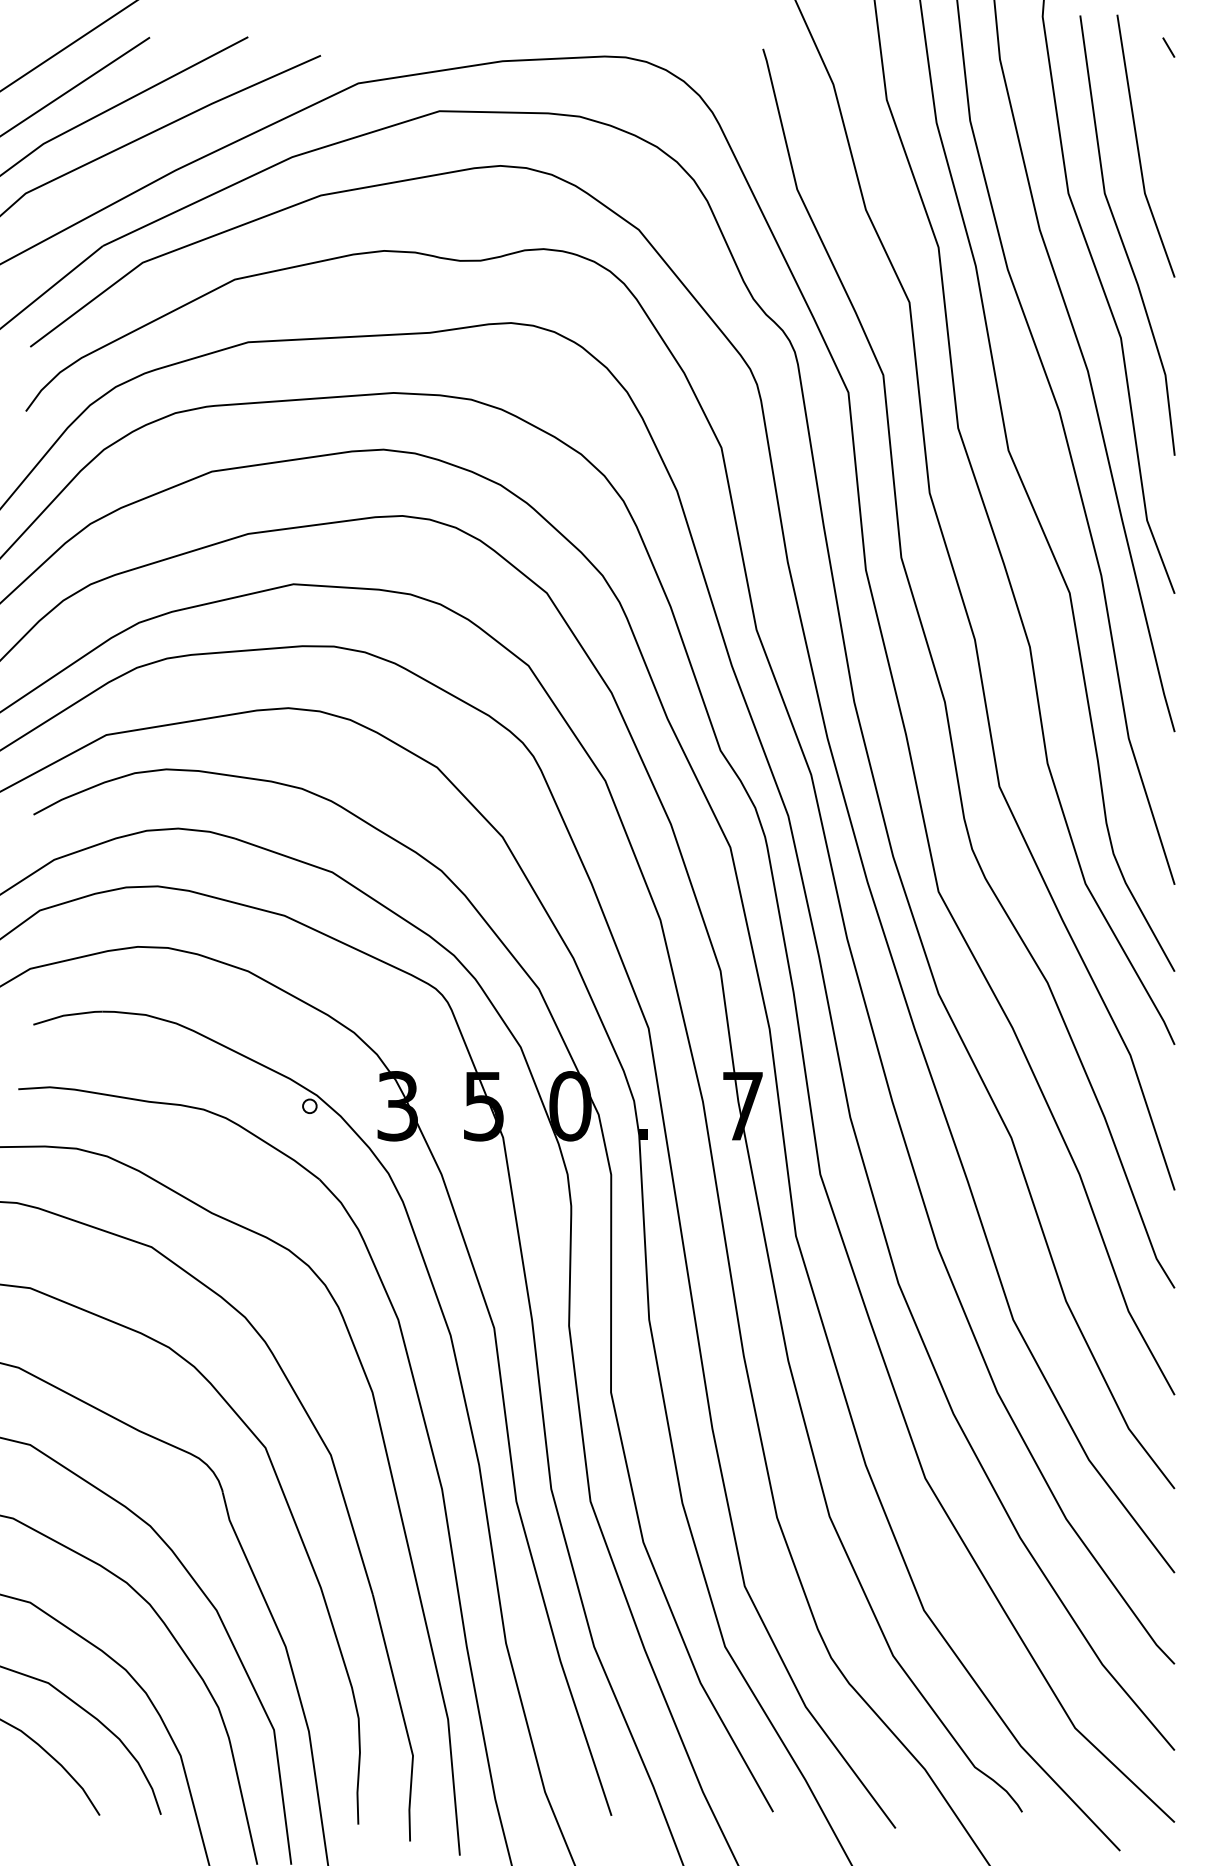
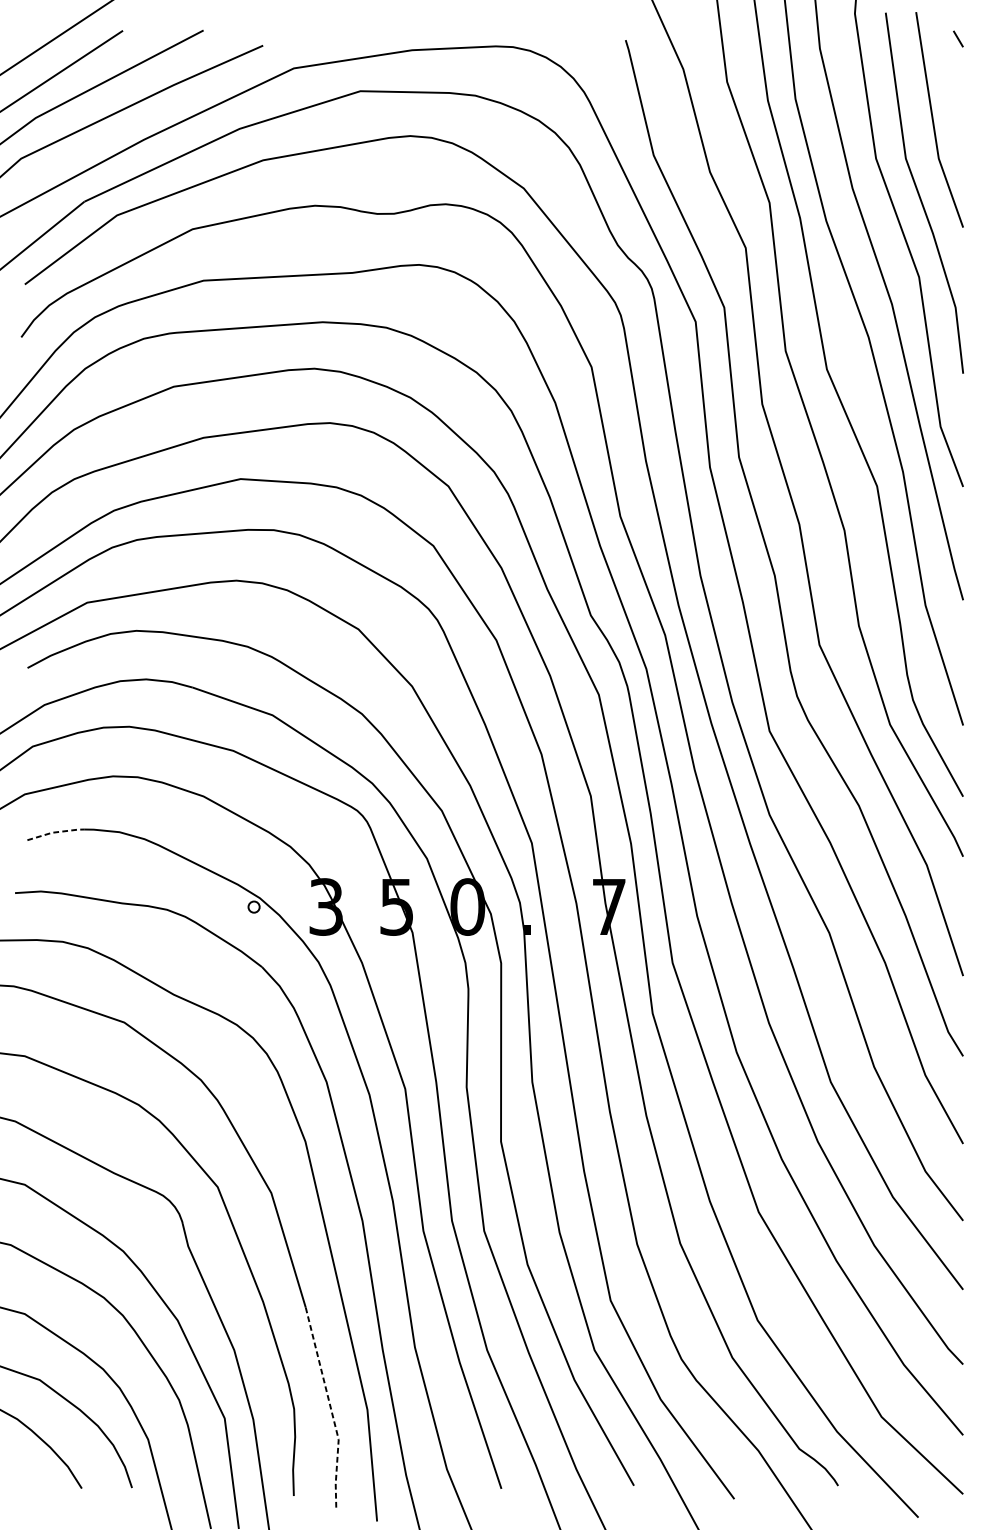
line: (67, 1015) -> (55, 832), solid -> dashed
line: (403, 1718) -> (330, 1409), solid -> dashed

